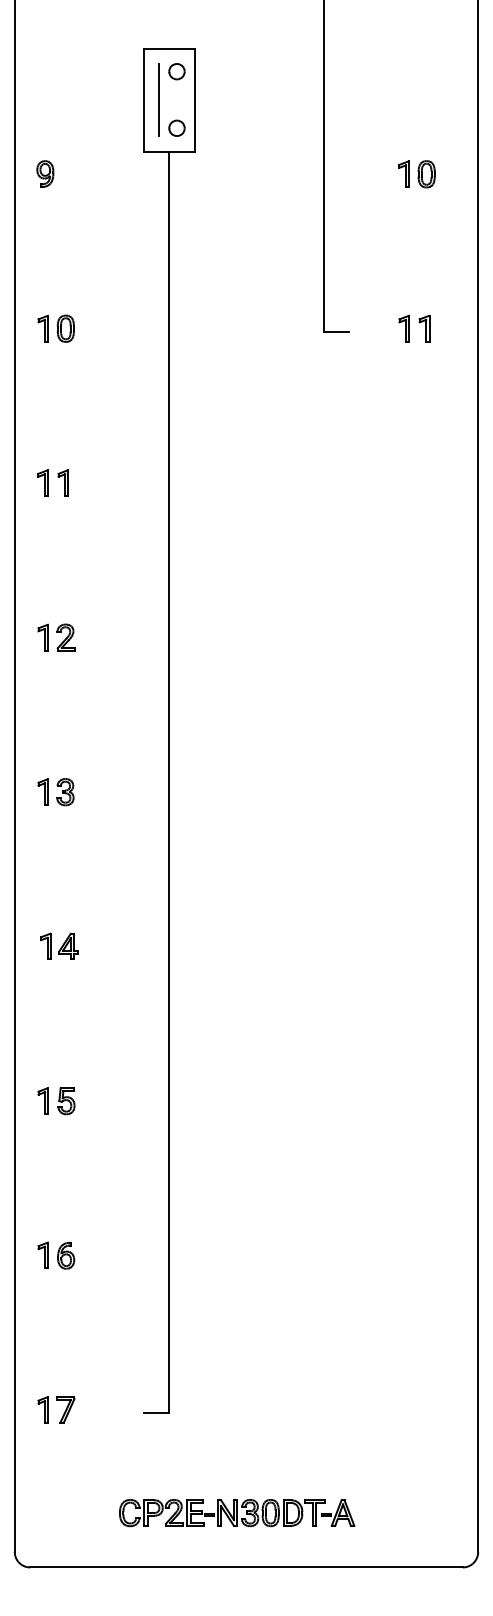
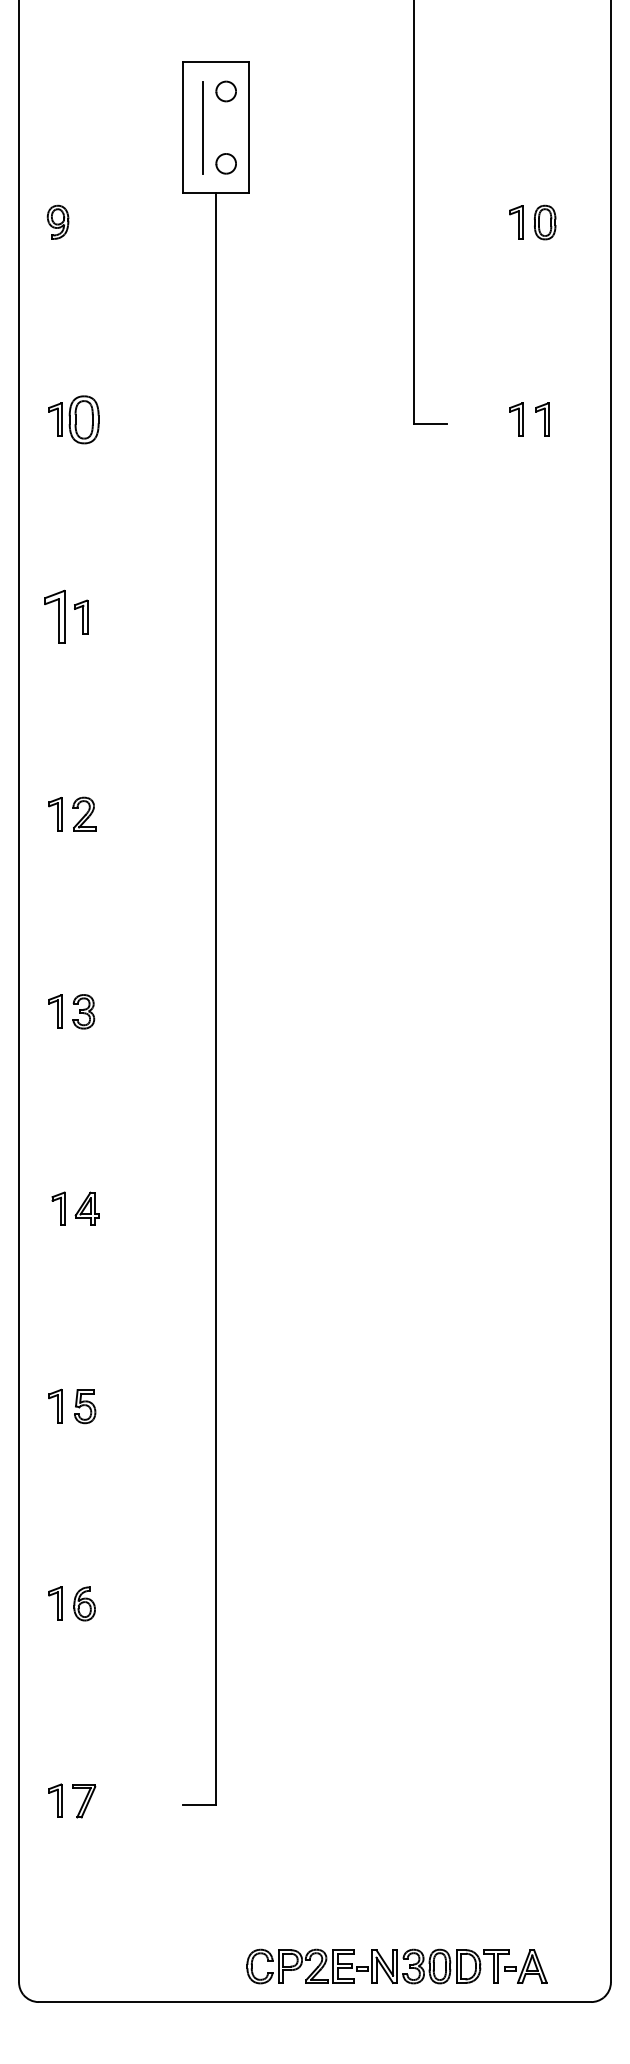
part: (66, 328) -> (84, 419), size x1.4
part: (43, 482) -> (55, 616), size x1.6
part: (236, 1513) -> (396, 1966), moved

